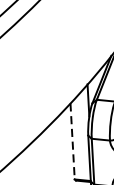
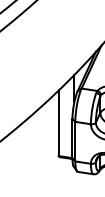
line: (72, 141) -> (58, 123), dashed -> solid

